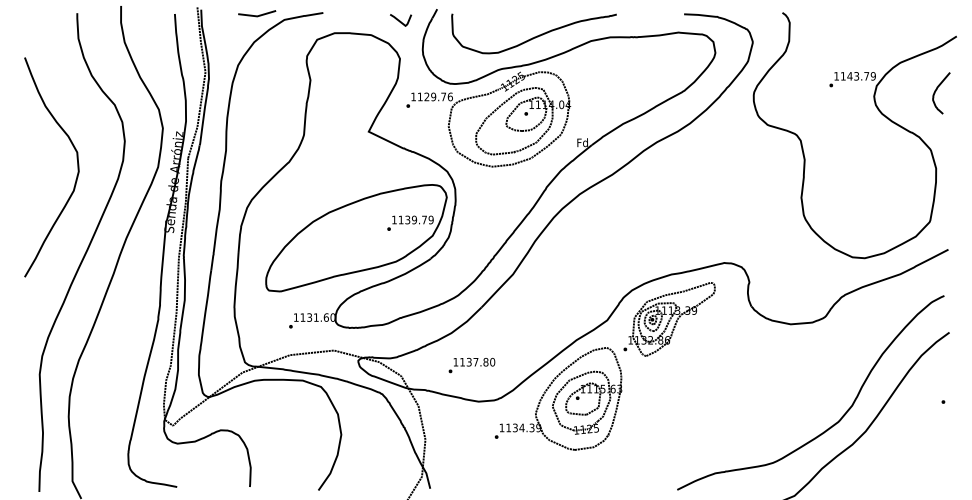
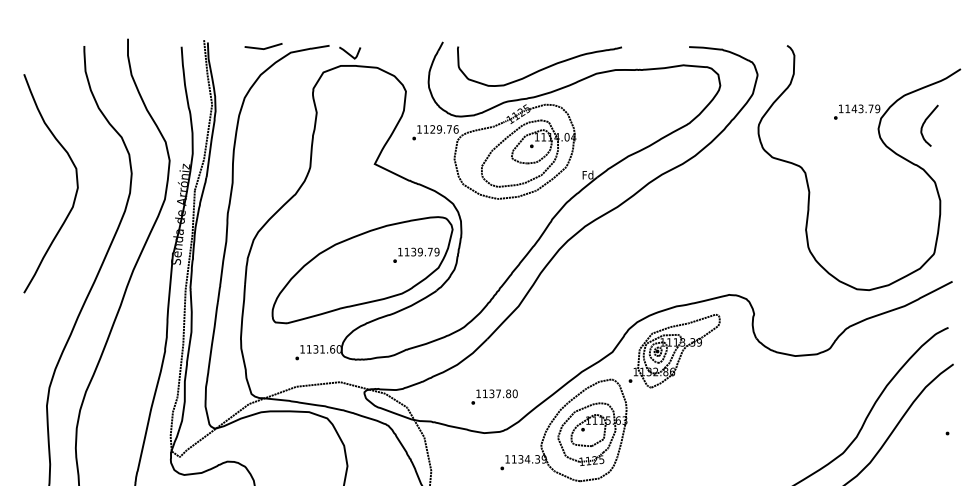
curve: (400, 20) -> (349, 53), moved
curve: (936, 91) -> (924, 124), moved
curve: (77, 167) -> (76, 183), moved
text: (471, 365) -> (494, 397), moved

